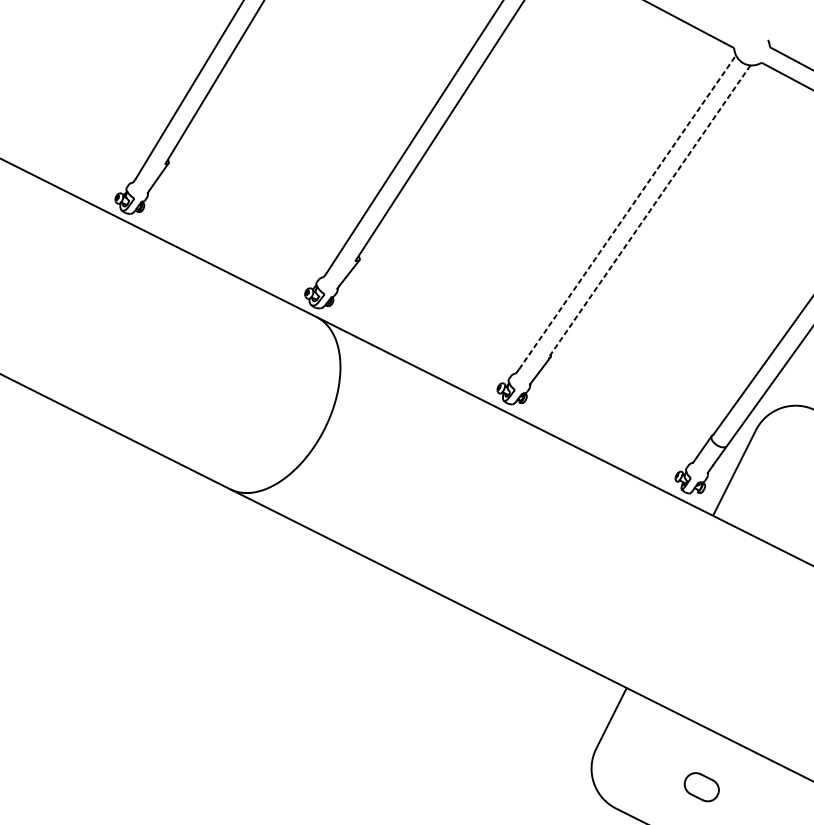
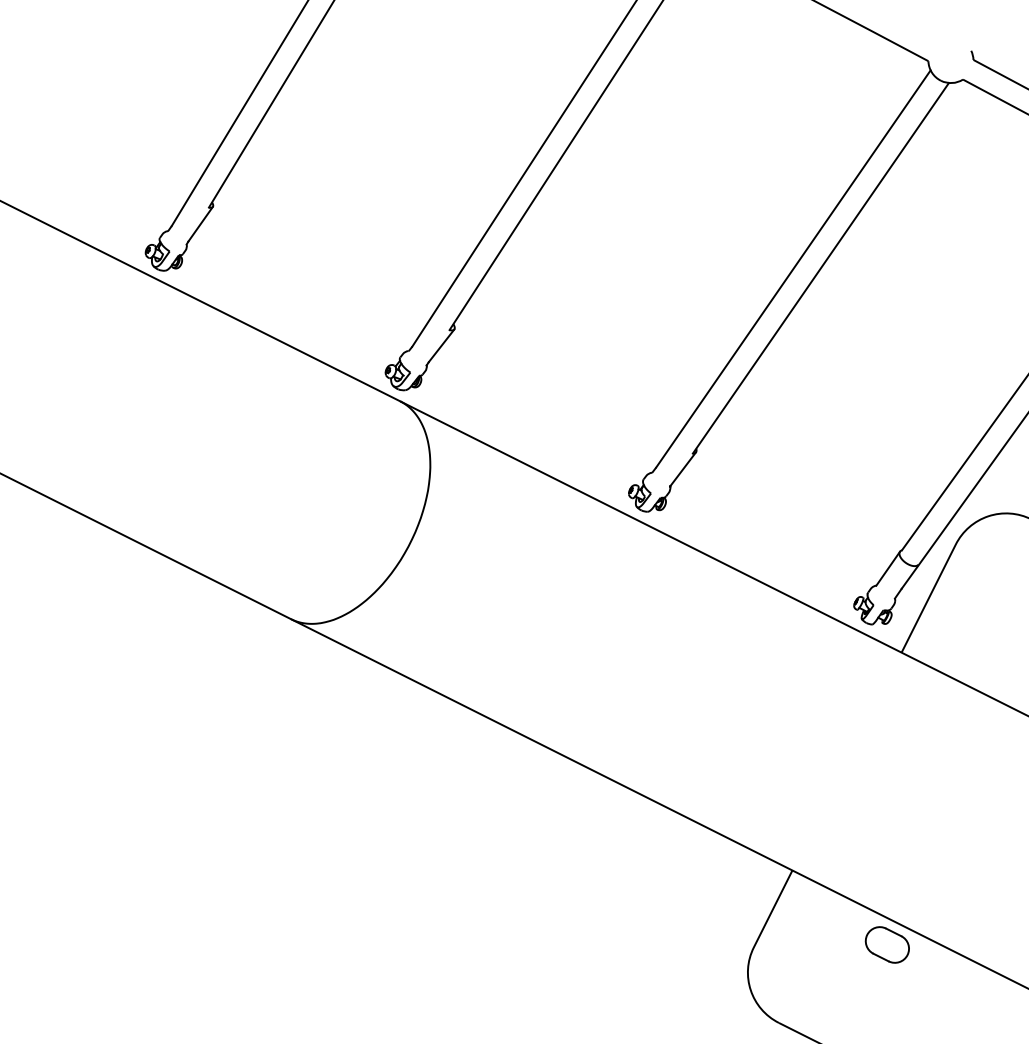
line: (627, 212) -> (793, 268), dashed -> solid
line: (648, 212) -> (820, 268), dashed -> solid
part: (701, 786) -> (886, 944), moved

